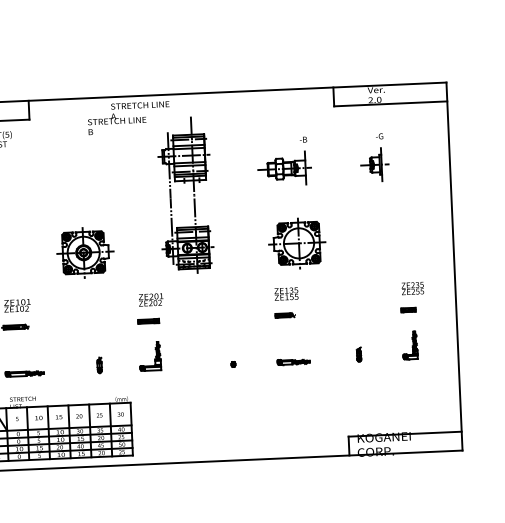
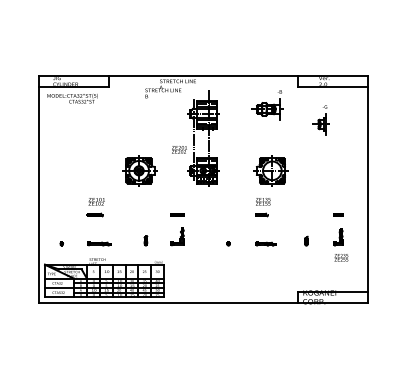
part: (284, 162) -> (267, 105), moved
text: (412, 288) -> (341, 257), moved
text: (151, 299) -> (179, 149), moved

